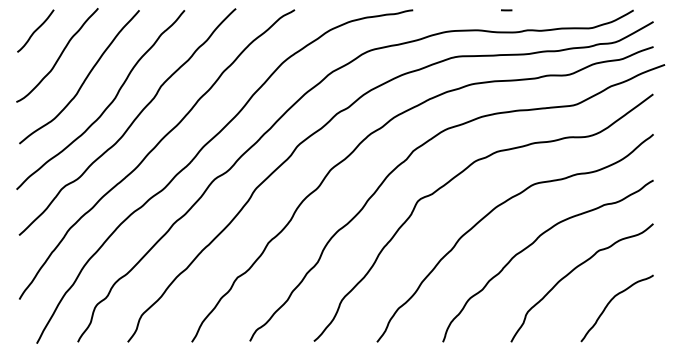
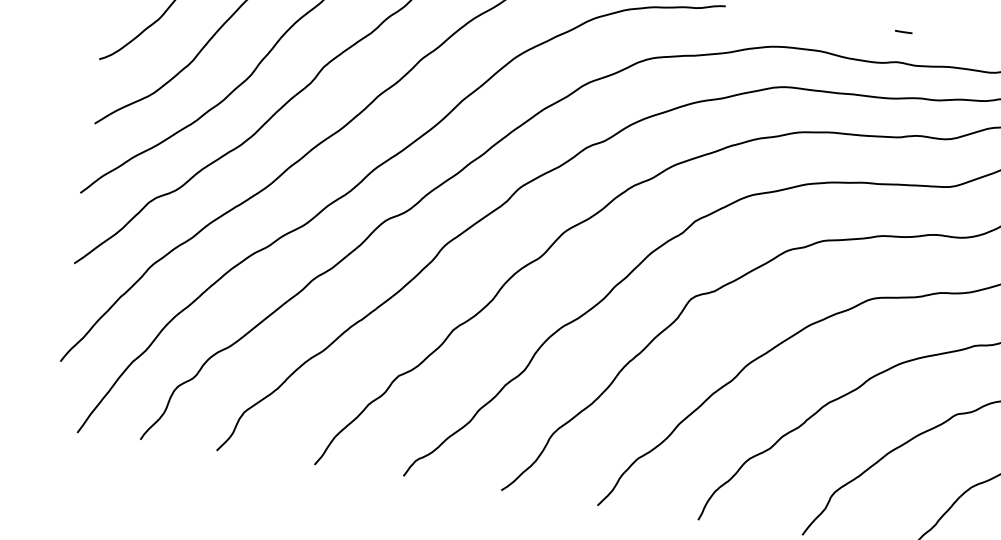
line: (506, 10) -> (903, 32), moved

